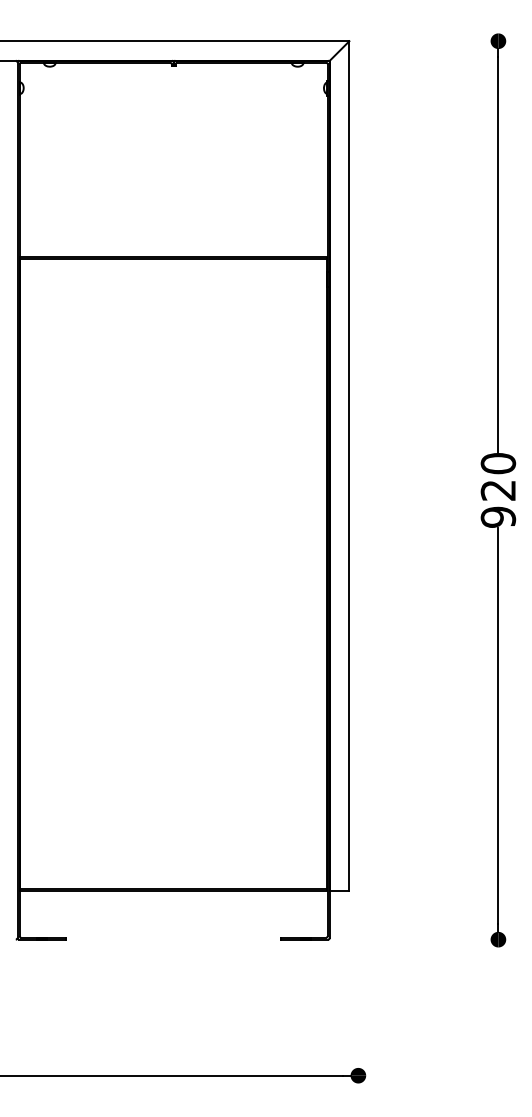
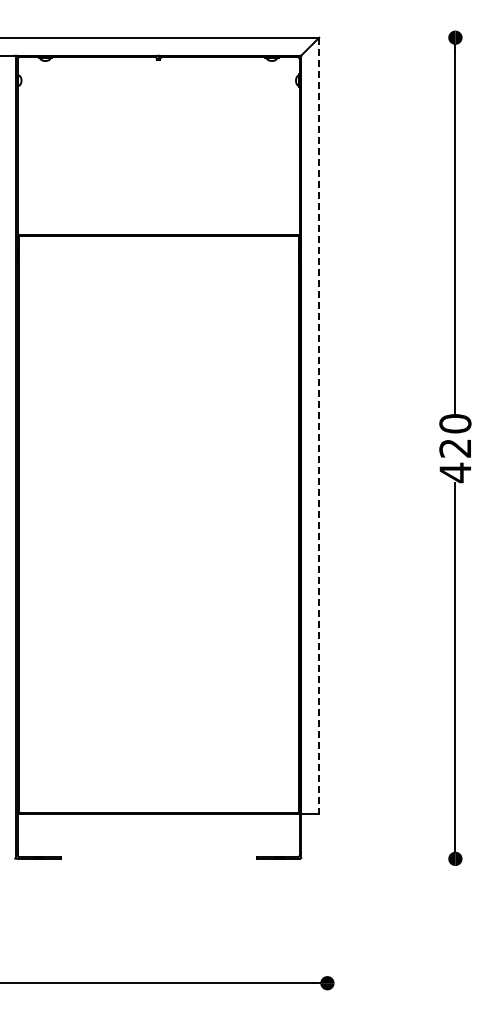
line: (349, 466) -> (319, 426), solid -> dashed
text: (498, 516) -> (455, 472), 920 -> 420

